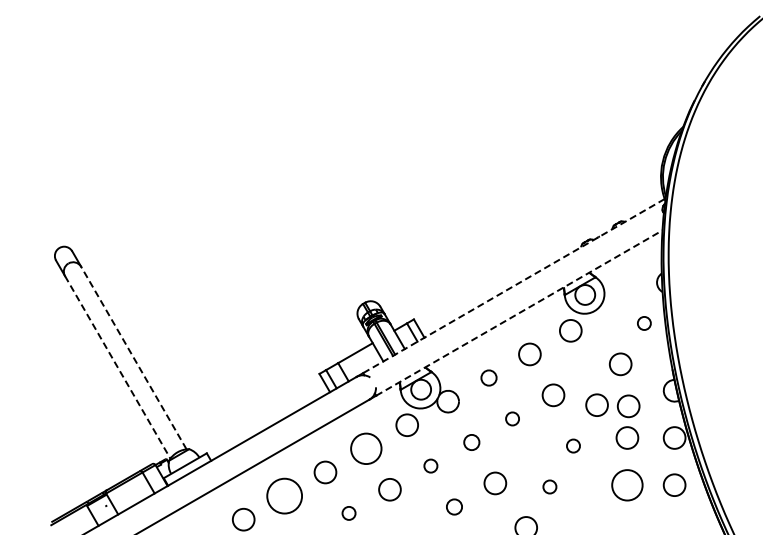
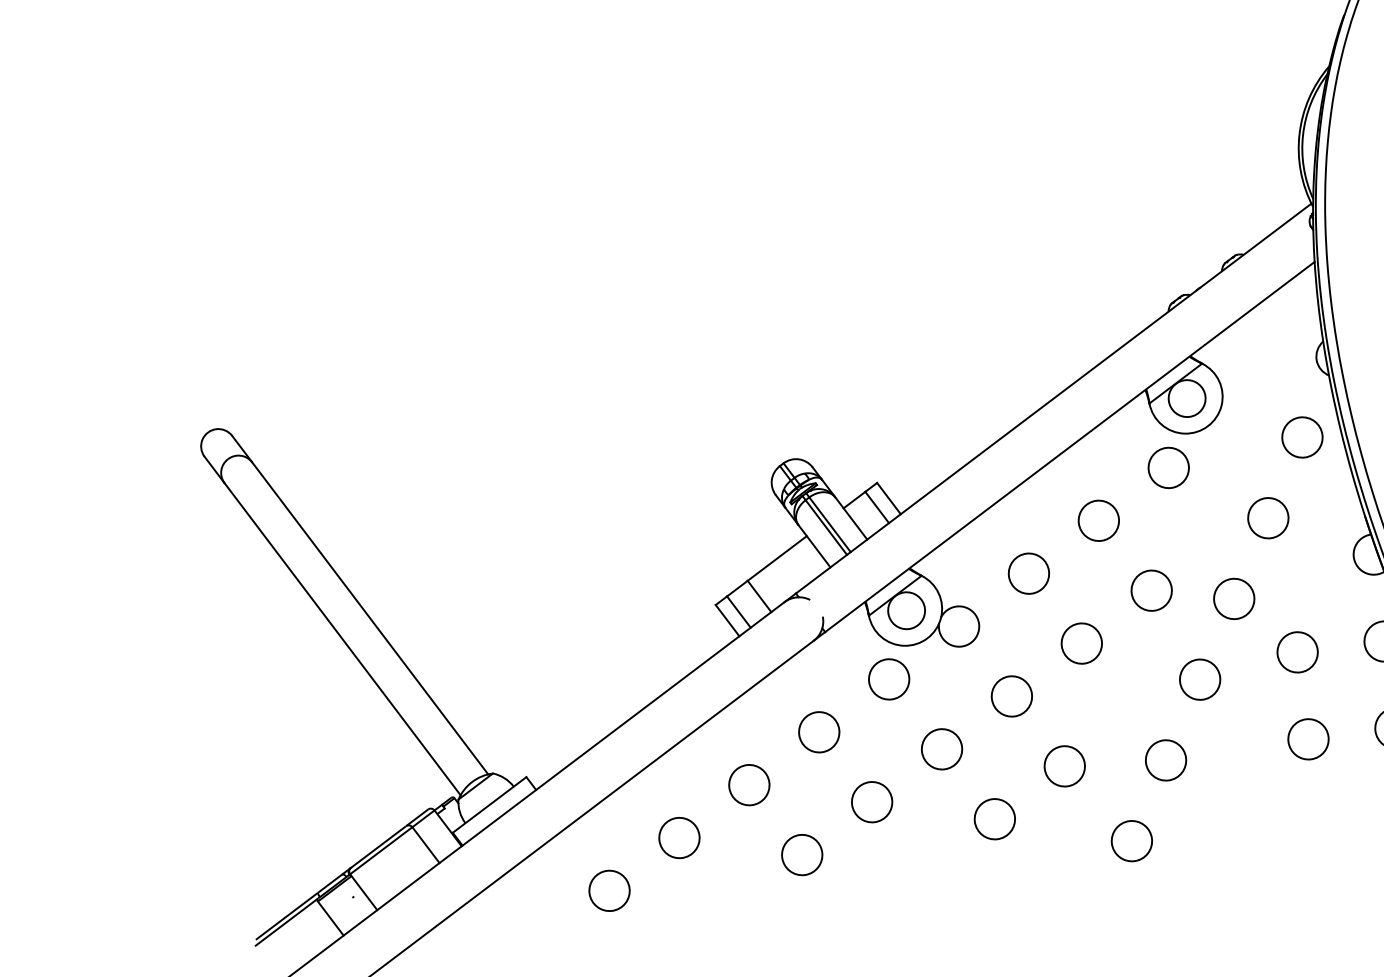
line: (513, 286) -> (1053, 399), dashed -> solid
line: (519, 312) -> (1070, 445), dashed -> solid
circle: (644, 323) -> (1302, 437), size x1.67
line: (133, 357) -> (369, 617), dashed -> solid
line: (117, 367) -> (342, 639), dashed -> solid
circle: (488, 377) -> (1027, 572), size x1.43
circle: (628, 406) -> (1292, 594), removed
circle: (512, 418) -> (1081, 642), size x1.67
circle: (471, 442) -> (1011, 696), size x1.43
circle: (573, 445) -> (1200, 678), size x1.67
circle: (366, 448) -> (819, 731), size x0.71
circle: (430, 465) -> (941, 748), size x1.67
circle: (627, 484) -> (1308, 737), size x0.71
circle: (549, 486) -> (1165, 759), size x1.67
circle: (284, 495) -> (679, 836), size x0.62
circle: (454, 506) -> (994, 818), size x1.43
circle: (348, 513) -> (801, 855), size x1.67

